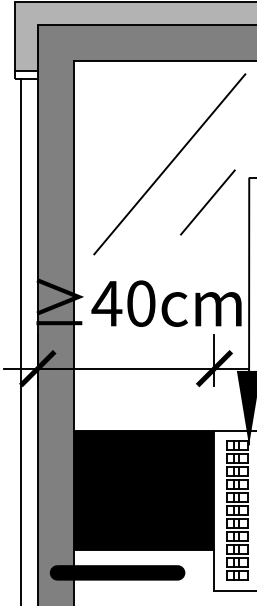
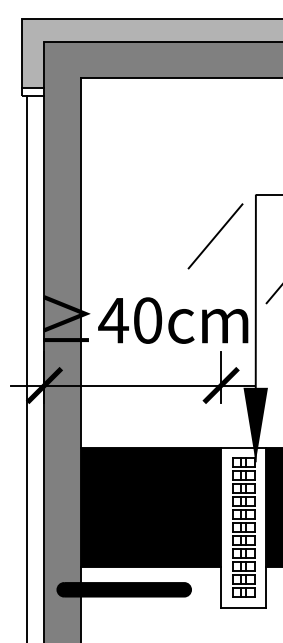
line: (168, 164) -> (175, 181), removed
line: (207, 202) -> (215, 236), moved

